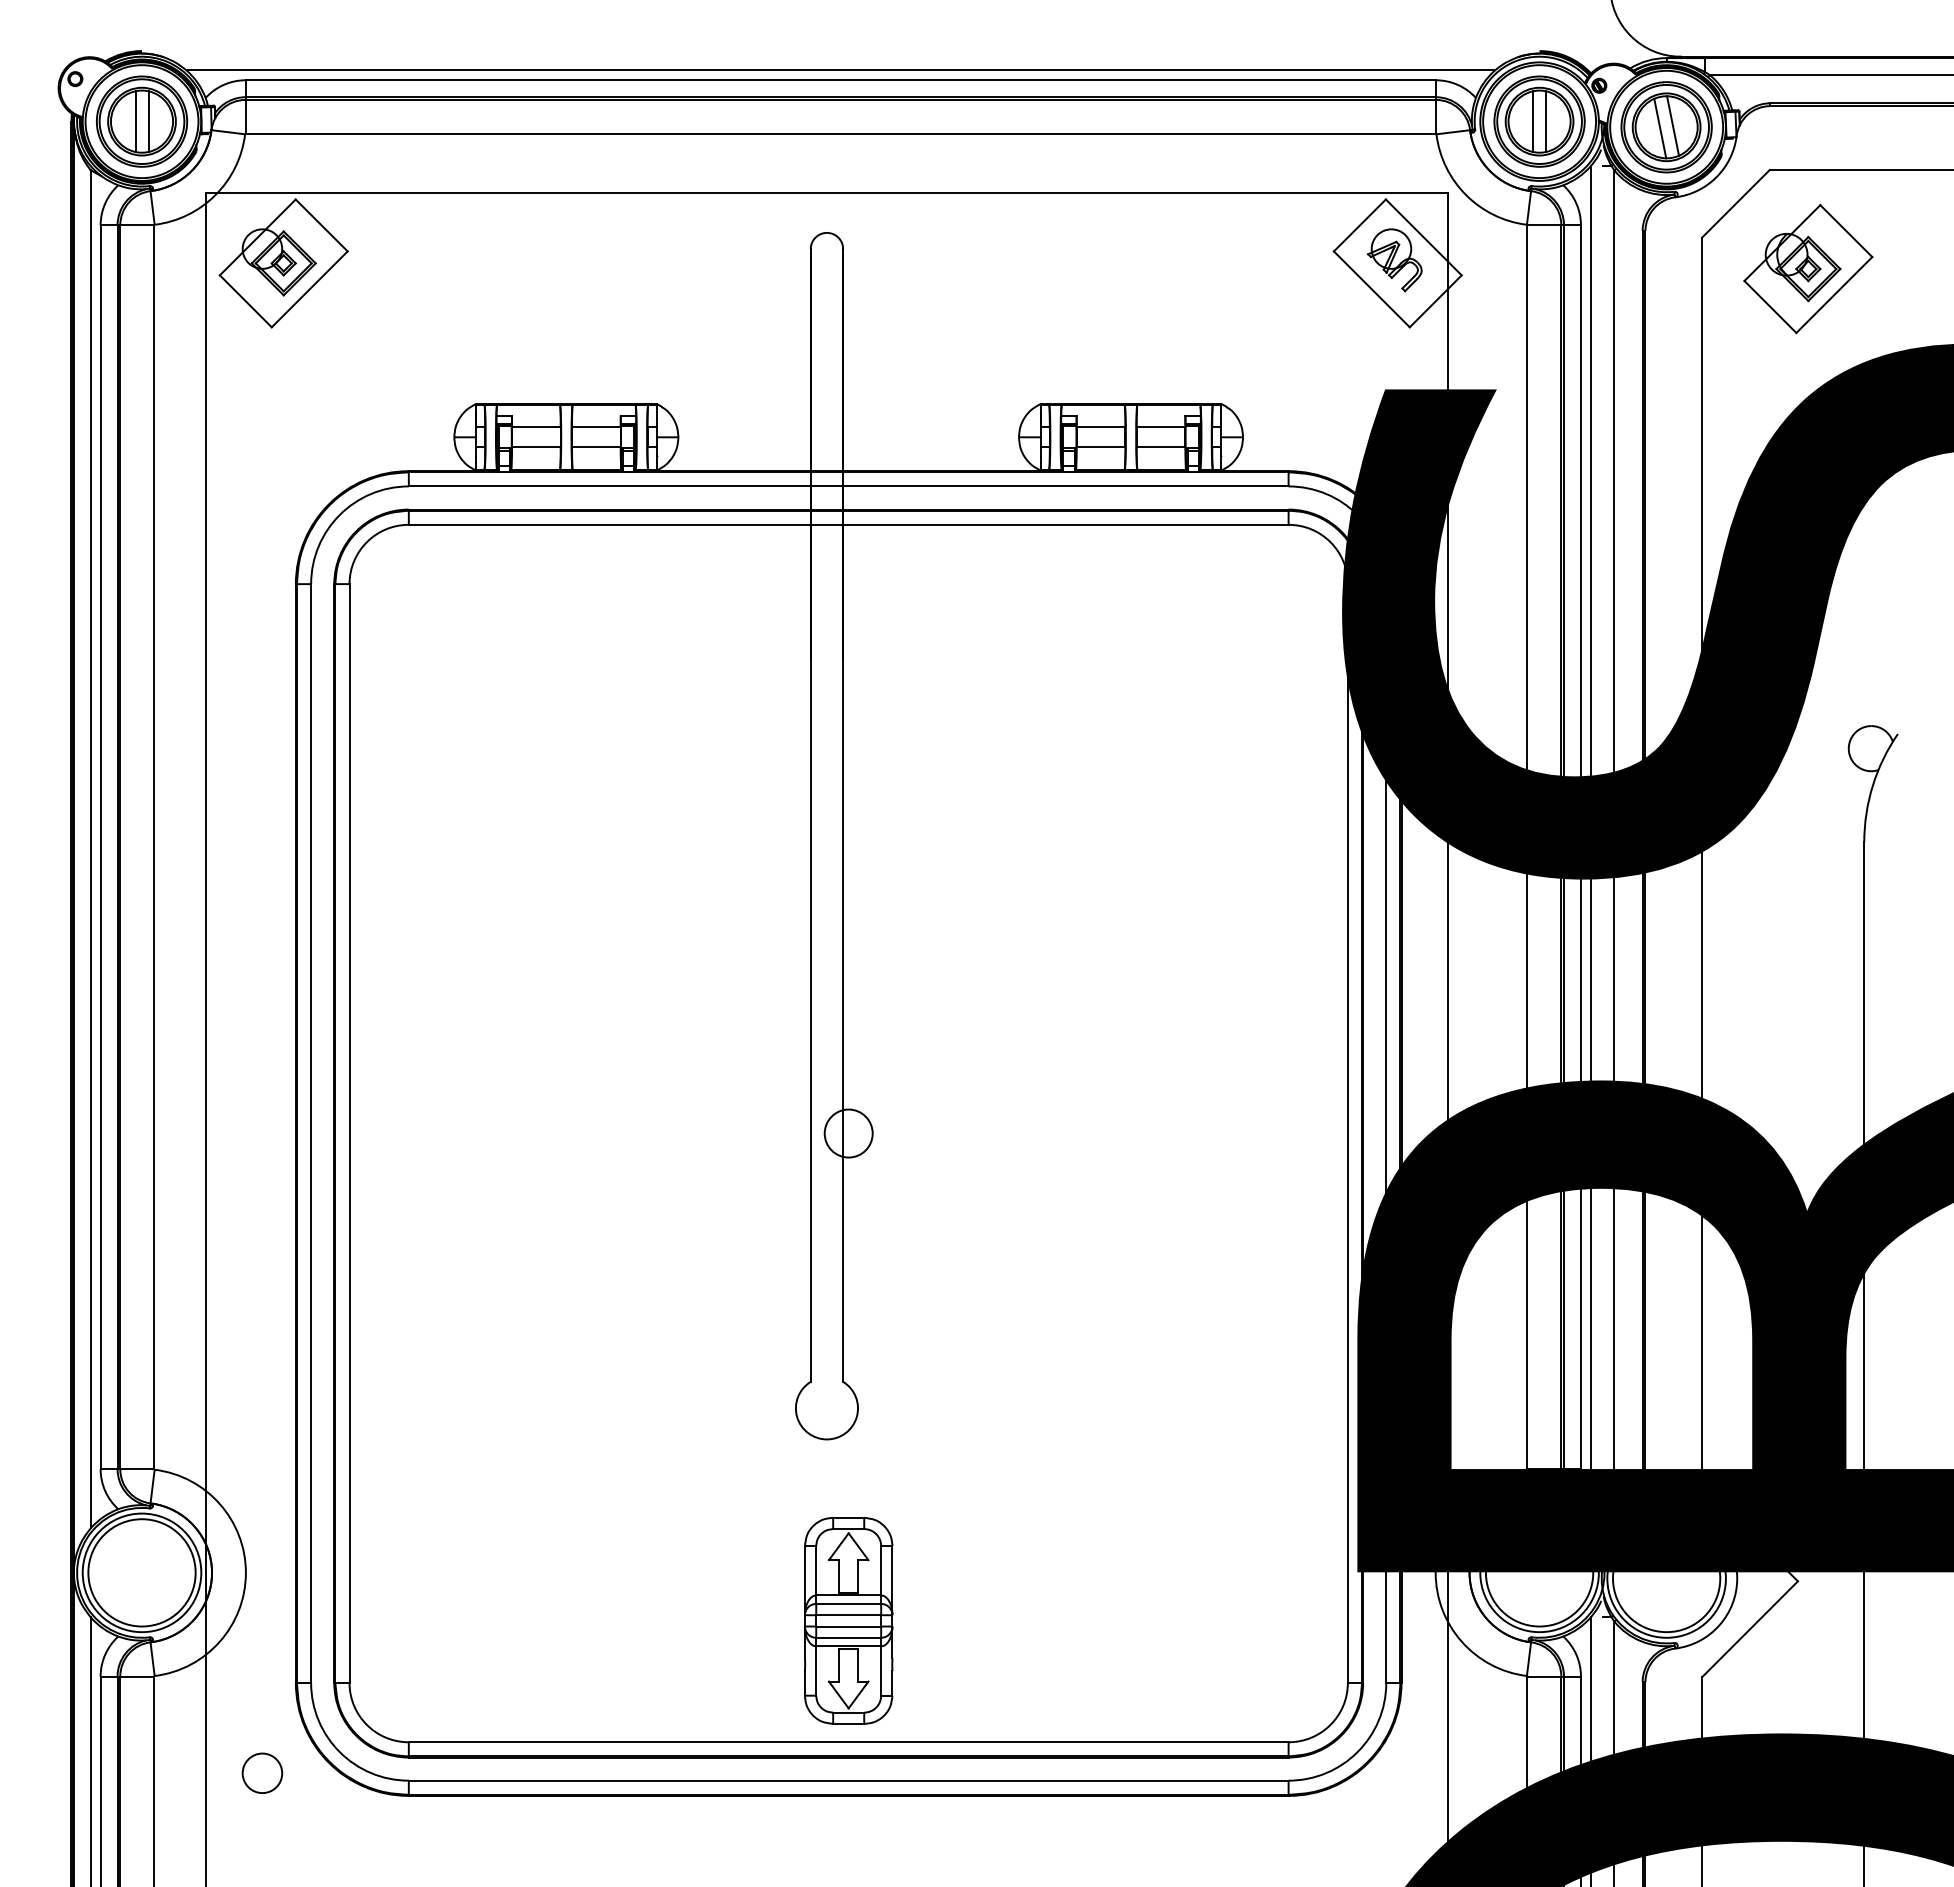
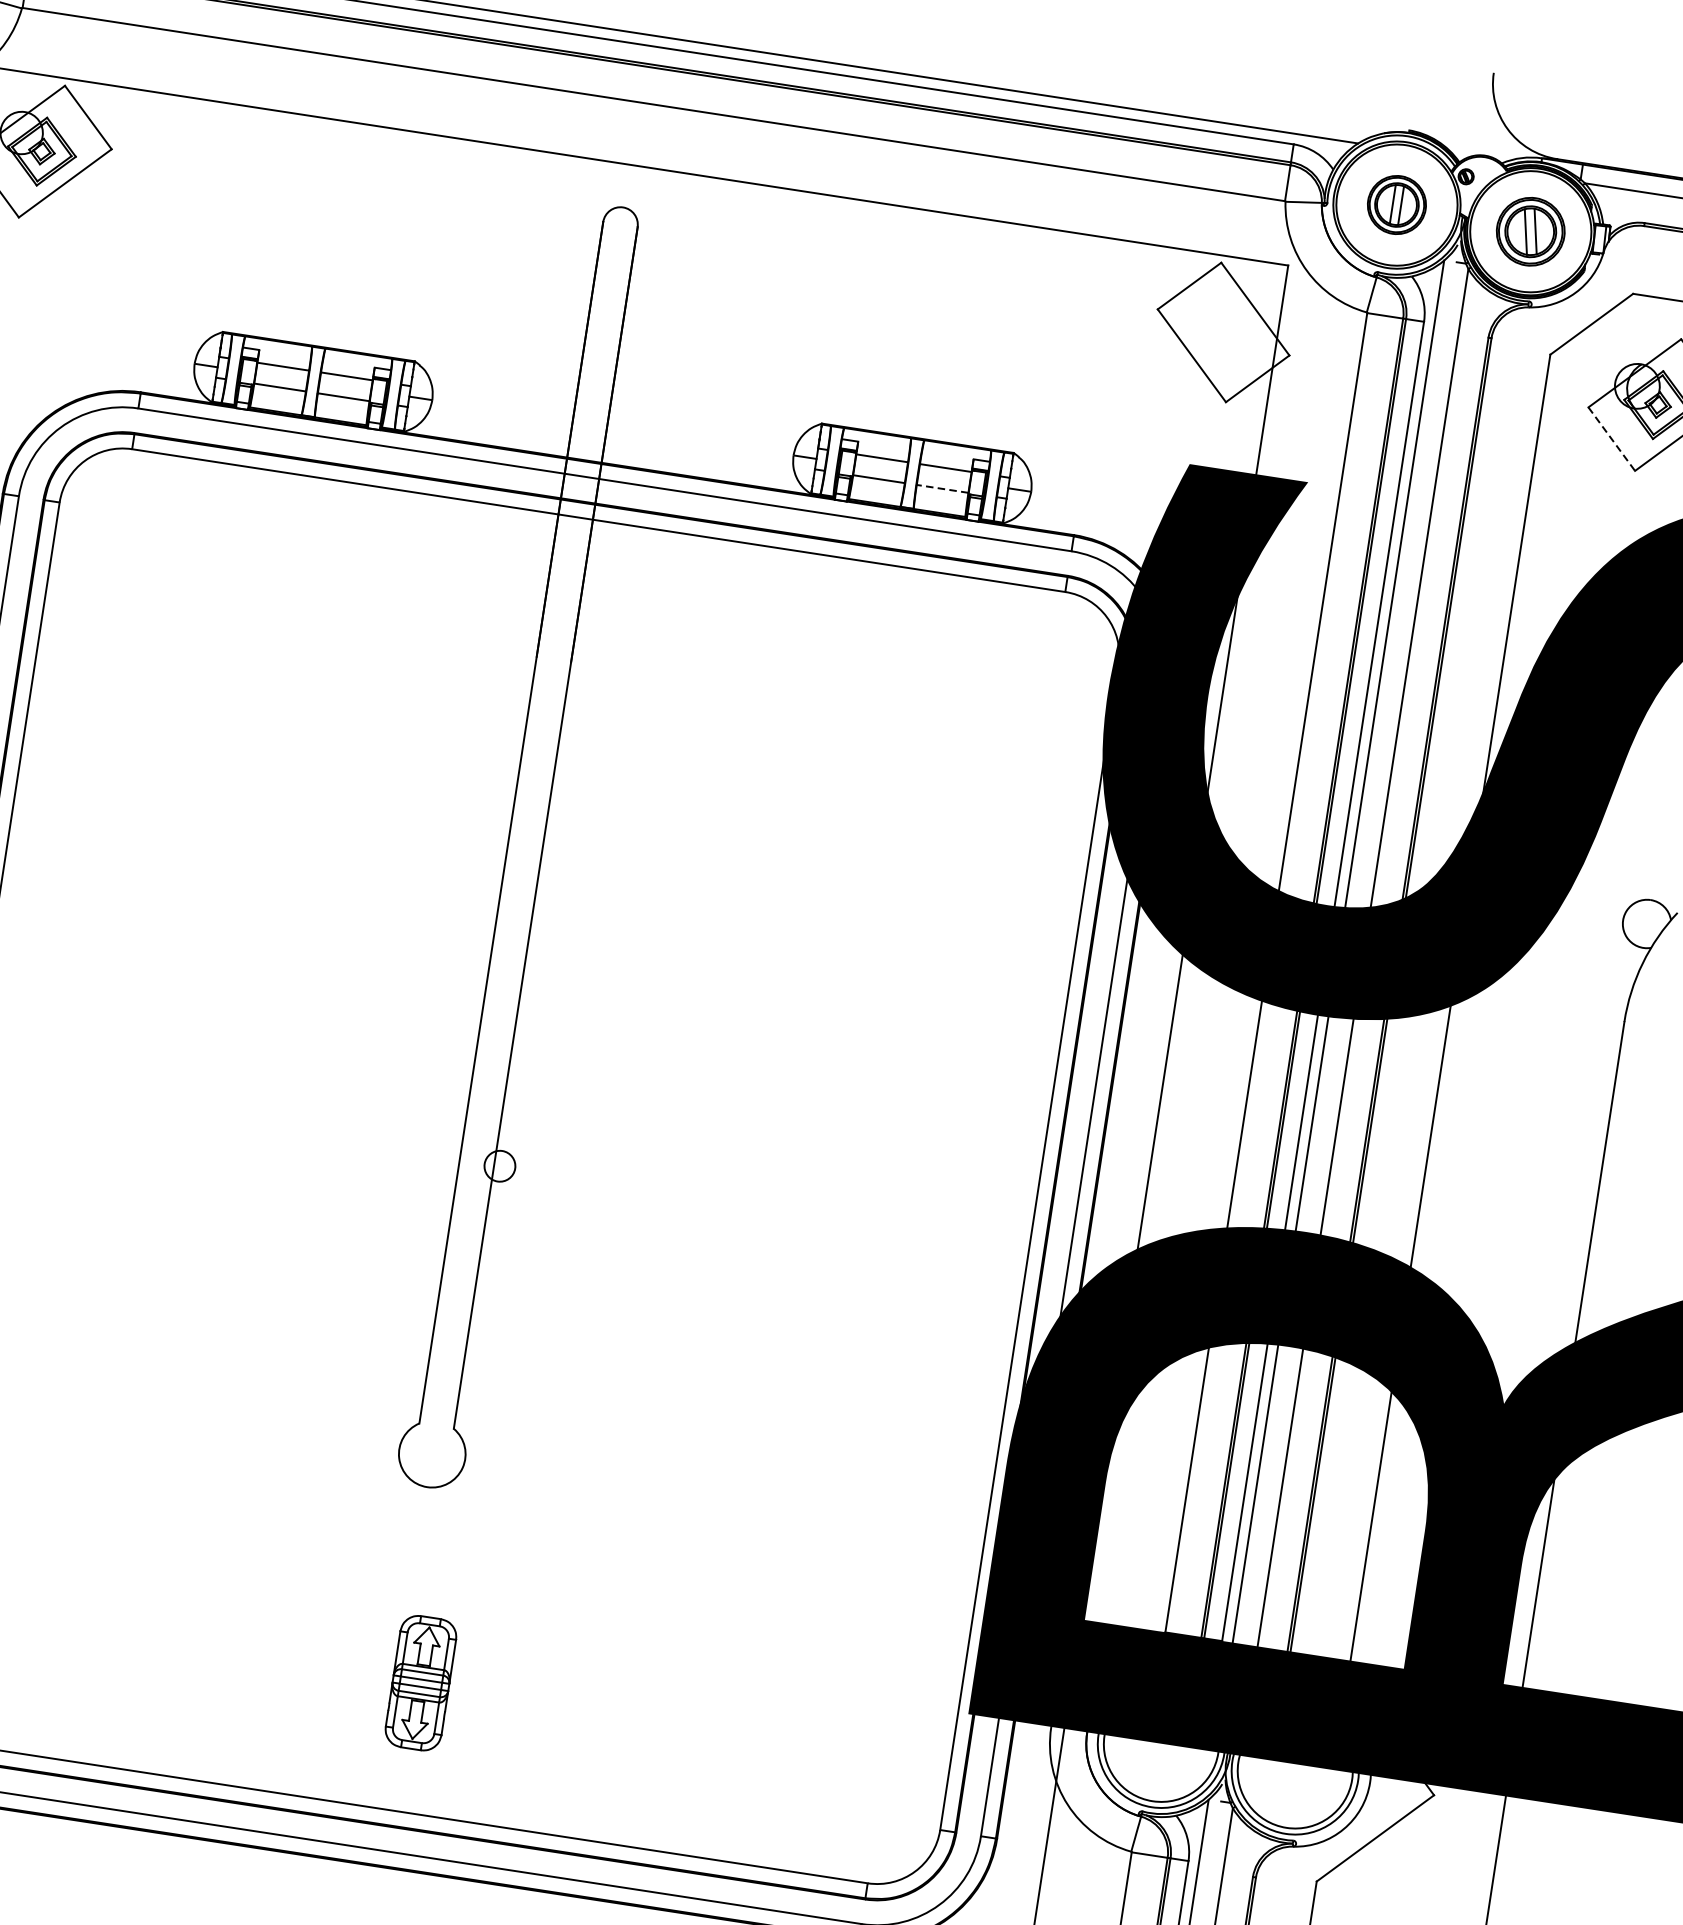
part: (1539, 121) -> (1396, 204), size x0.6
part: (1666, 127) -> (1530, 231), size x0.7
part: (1394, 260) -> (1220, 328), removed
line: (1770, 306) -> (1611, 438), solid -> dashed
line: (1160, 447) -> (942, 489), solid -> dashed
circle: (848, 1133) -> (499, 1166), size x0.6
part: (848, 1620) -> (420, 1682), size x0.6

